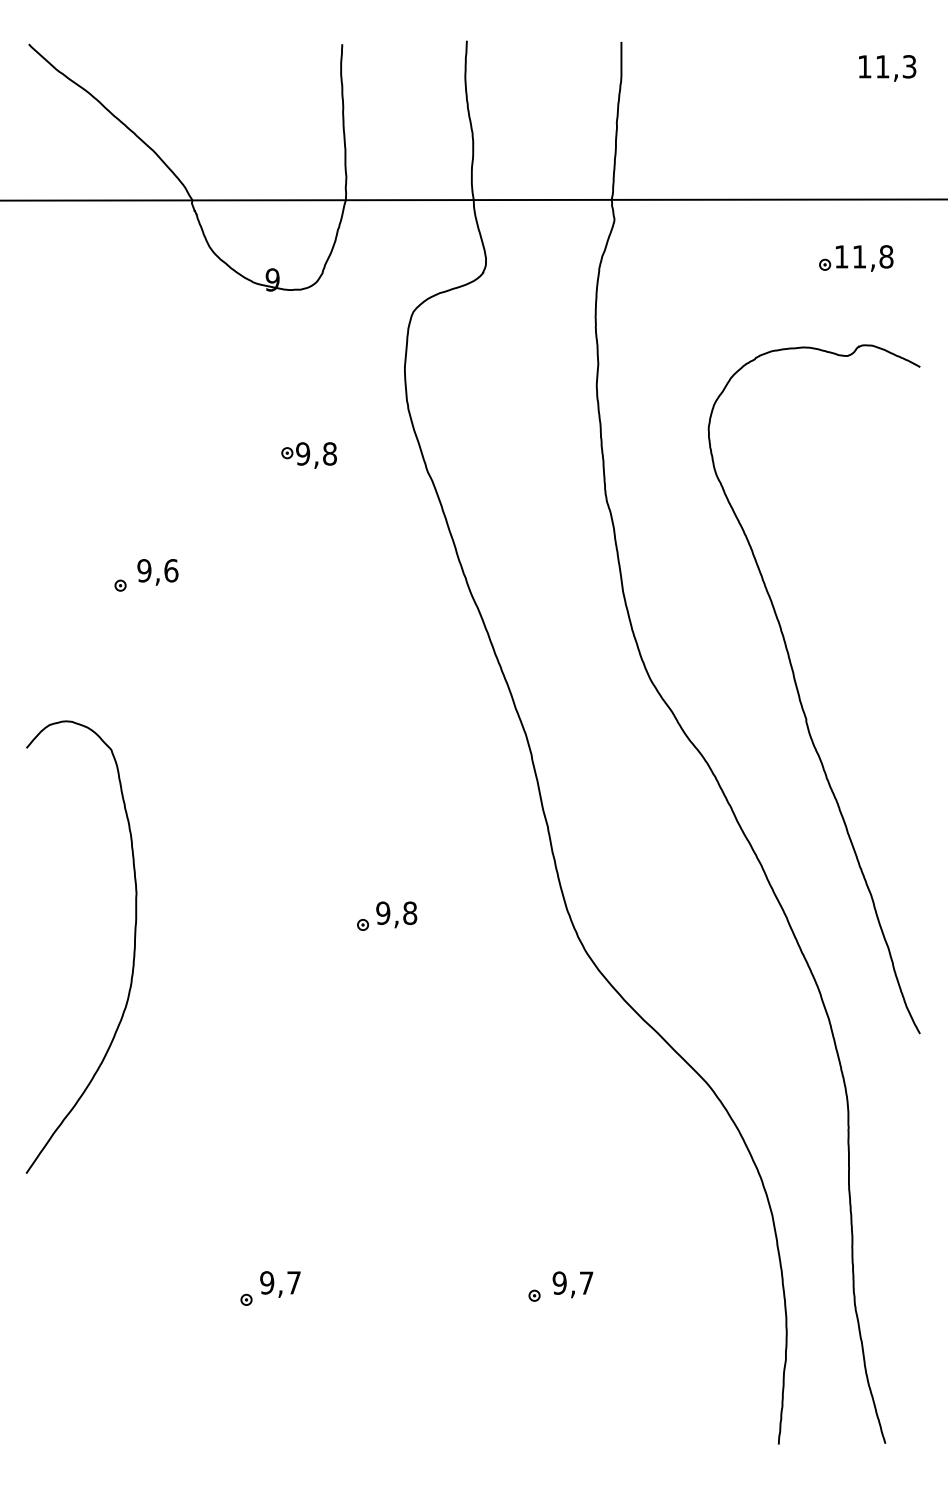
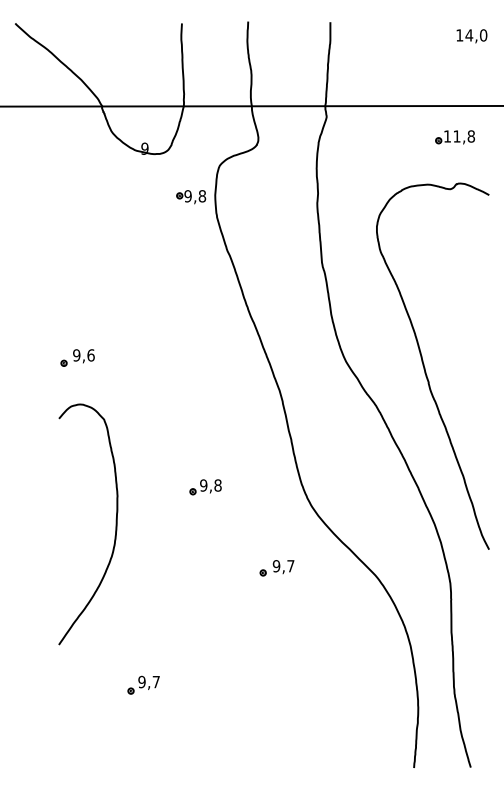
text: (896, 66) -> (476, 35), 11,3 -> 14,0
part: (309, 456) -> (191, 197), moved
part: (145, 574) -> (77, 357), moved
curve: (132, 947) -> (115, 524), moved
part: (559, 1287) -> (276, 568), moved

